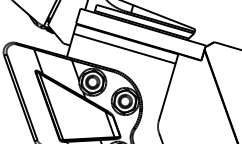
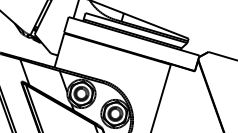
line: (124, 48) -> (114, 58), removed

